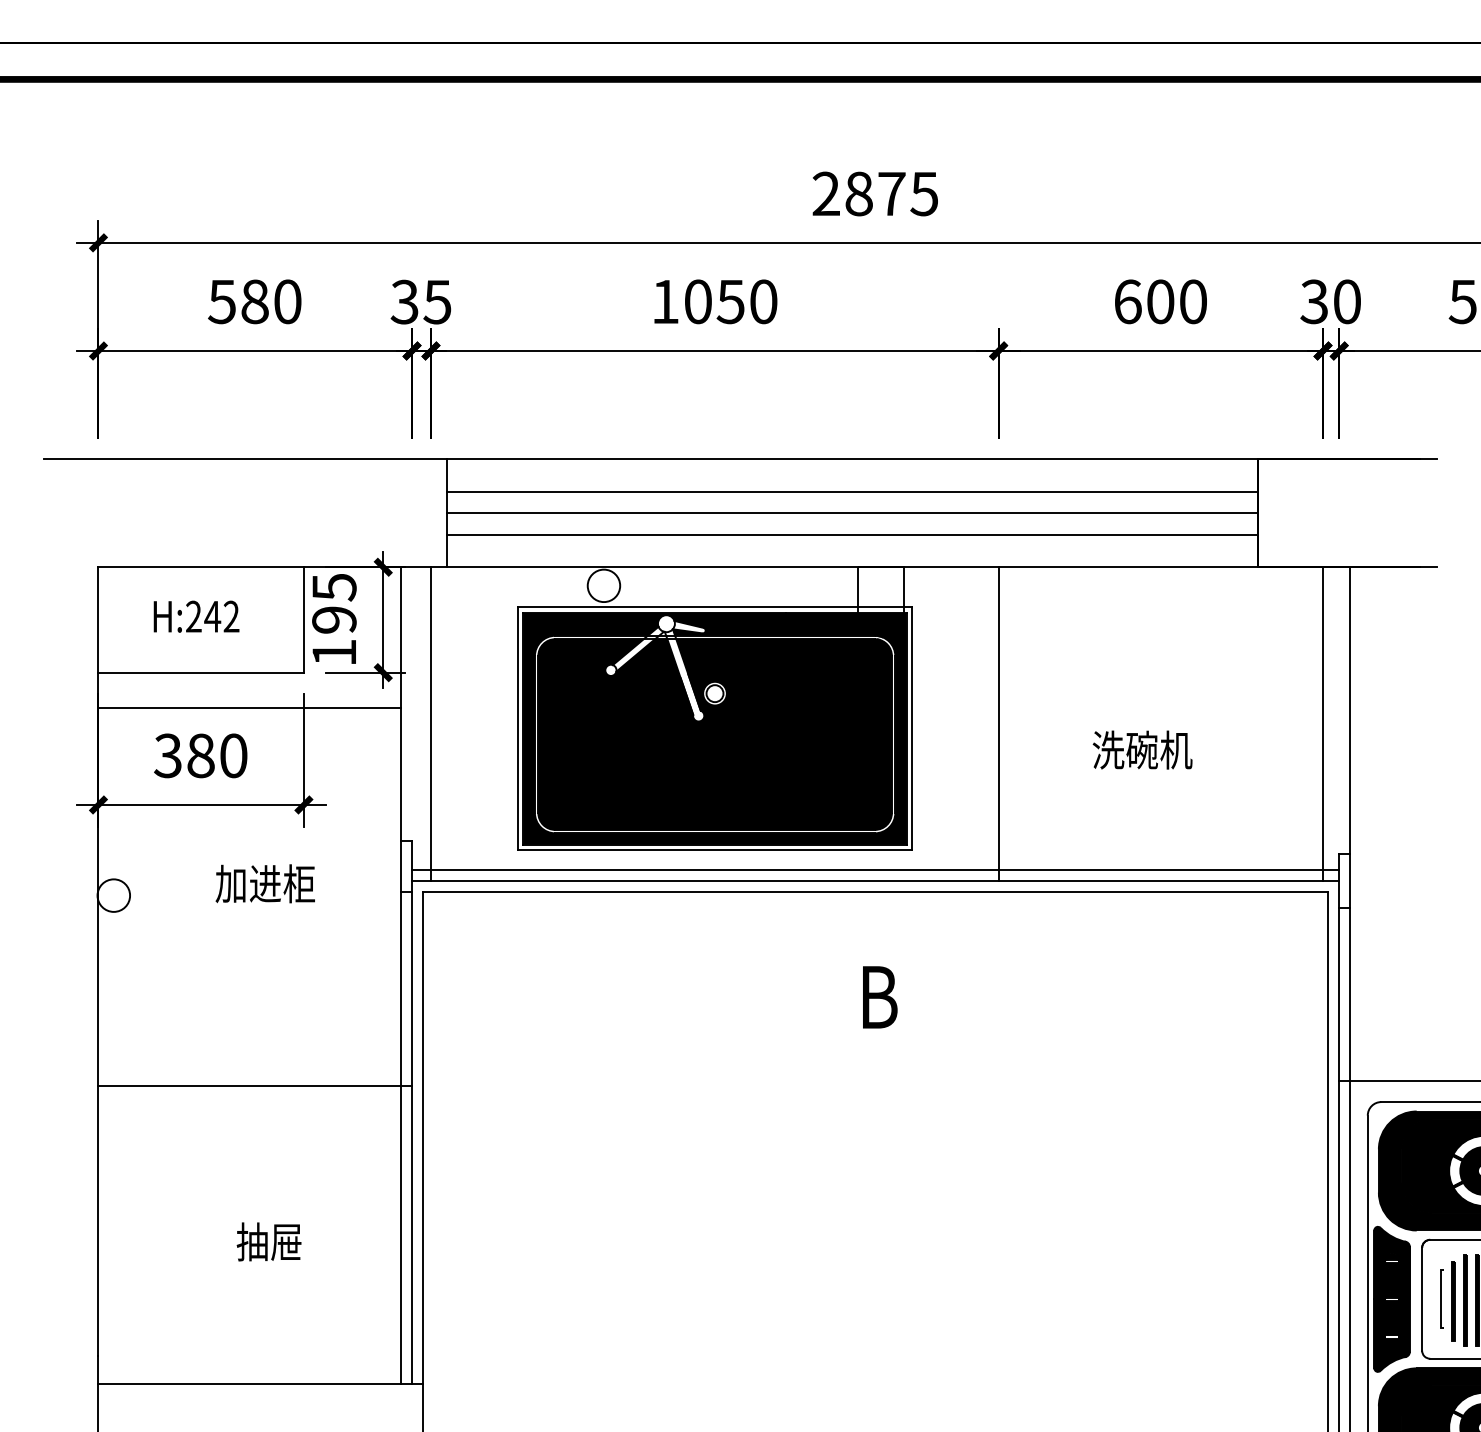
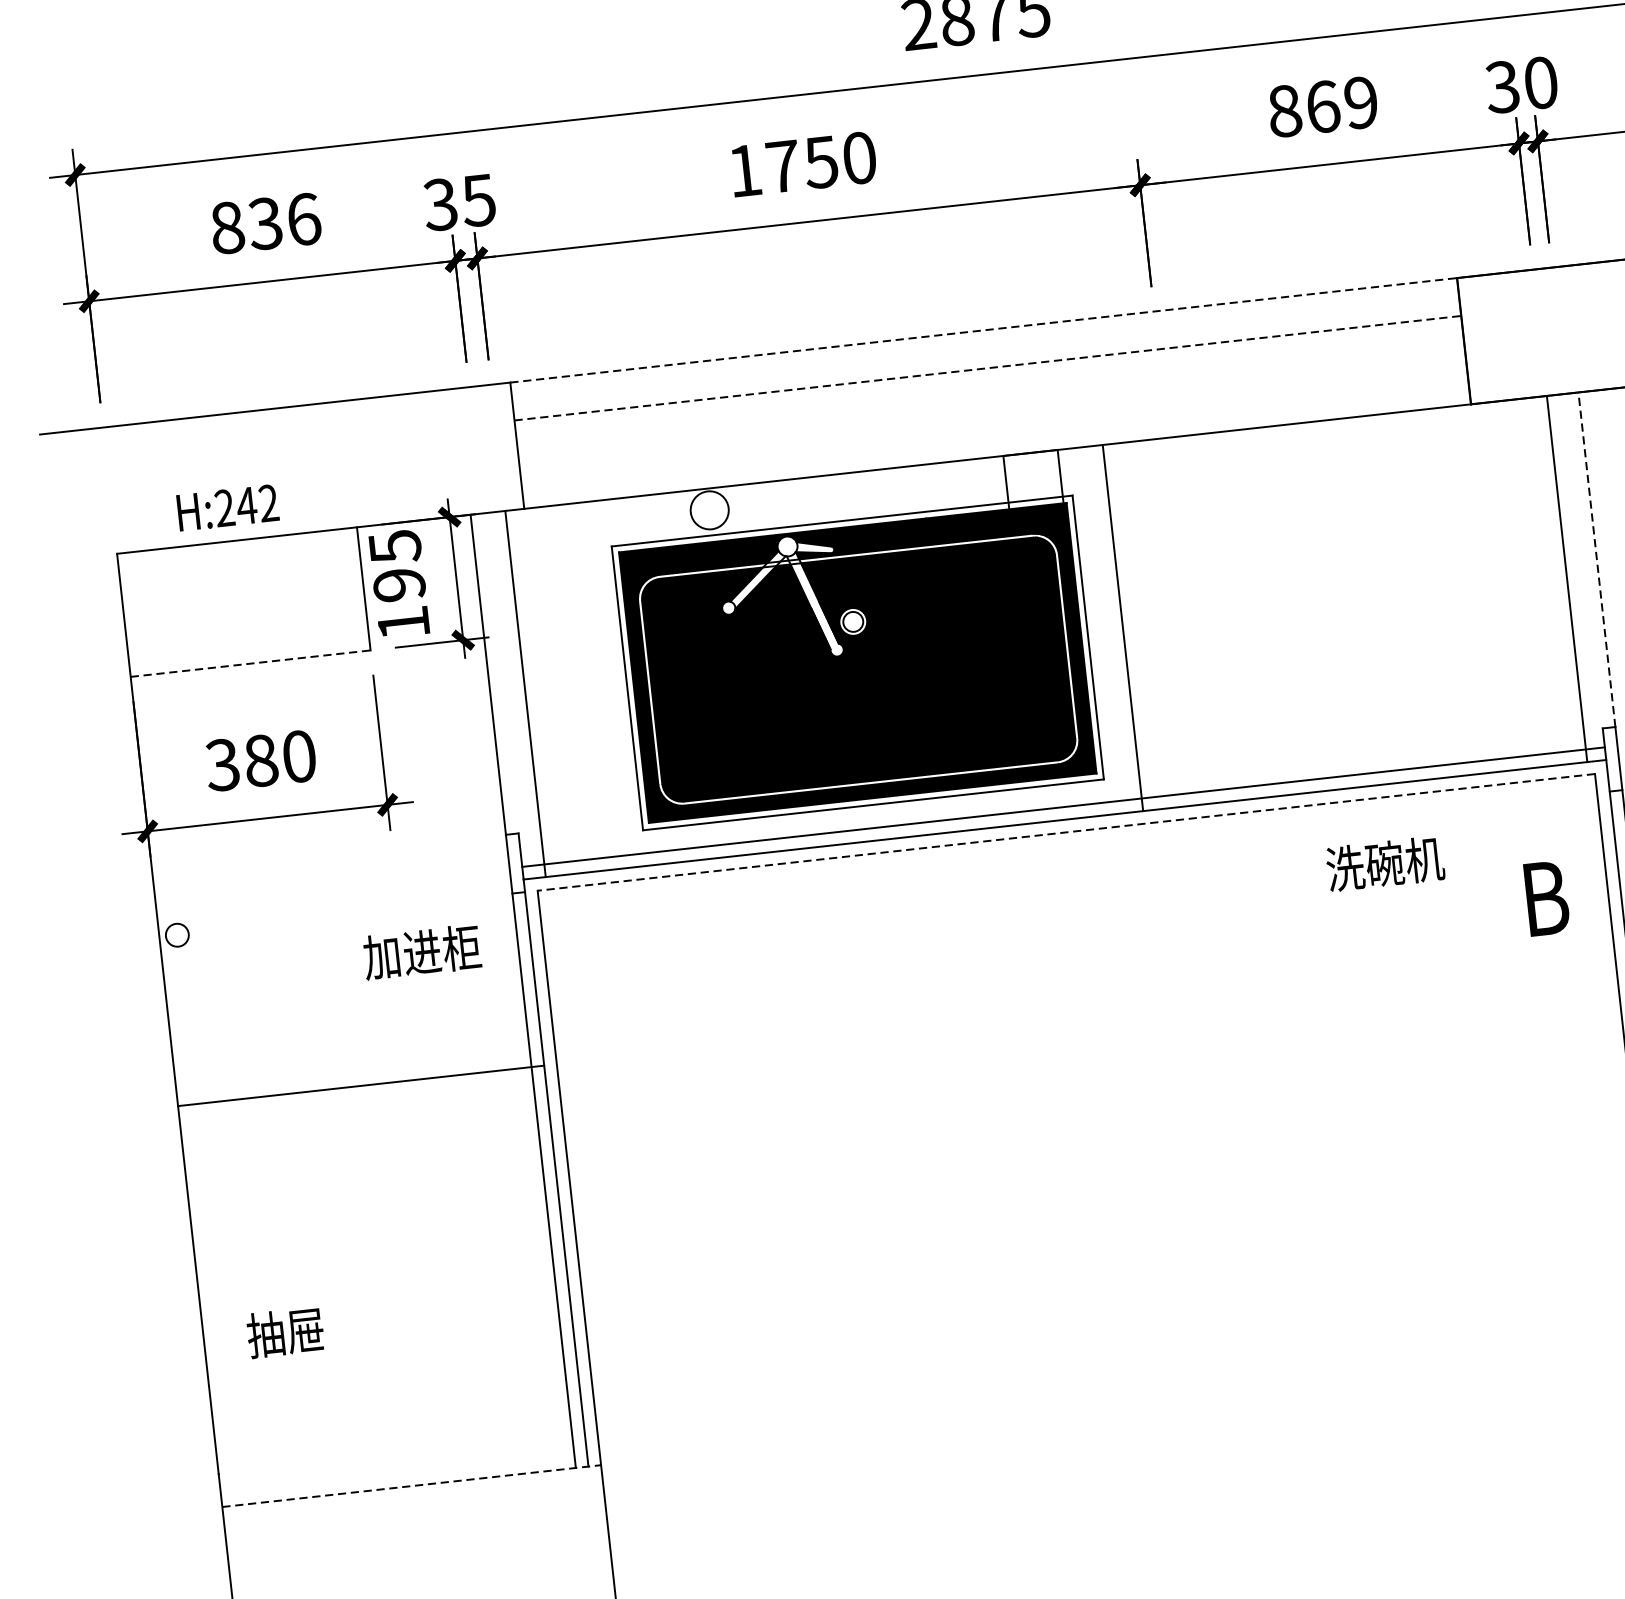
text: (254, 301) -> (265, 223), 580 -> 836
text: (698, 301) -> (783, 166), 1050 -> 1750
text: (1160, 301) -> (1322, 106), 600 -> 869
line: (853, 459) -> (984, 330), solid -> dashed
line: (853, 491) -> (988, 368), solid -> dashed
line: (852, 513) -> (990, 393), removed
line: (852, 534) -> (993, 418), removed
text: (196, 616) -> (227, 507), moved
line: (201, 672) -> (250, 663), solid -> dashed
line: (249, 707) -> (311, 698), removed
line: (1350, 710) -> (1597, 559), solid -> dashed
line: (998, 723) -> (1122, 627), moved
text: (1142, 749) -> (1385, 863), moved
text: (264, 883) -> (421, 951), moved
line: (875, 891) -> (1066, 832), solid -> dashed
circle: (113, 895) -> (176, 935), size x0.6
text: (880, 997) -> (1547, 898), moved
line: (255, 1086) -> (361, 1086), moved
text: (268, 1241) -> (284, 1332), moved
line: (261, 1383) -> (412, 1485), solid -> dashed

